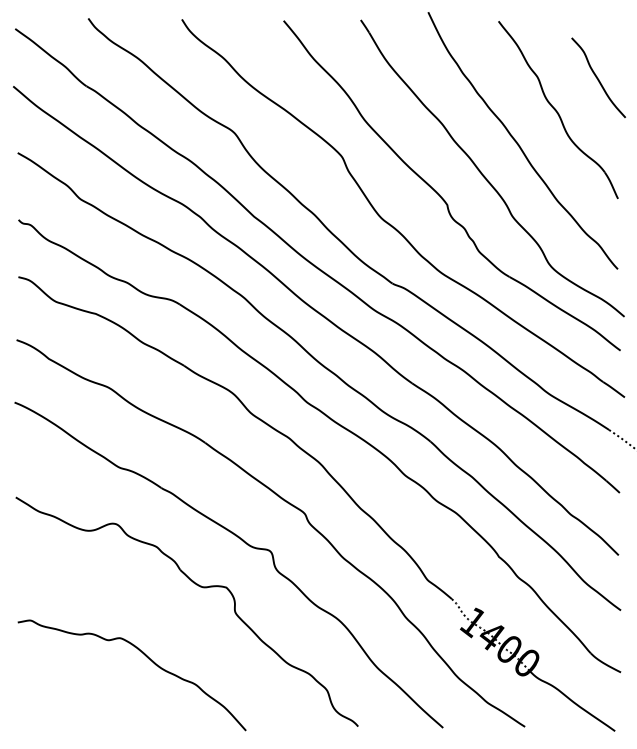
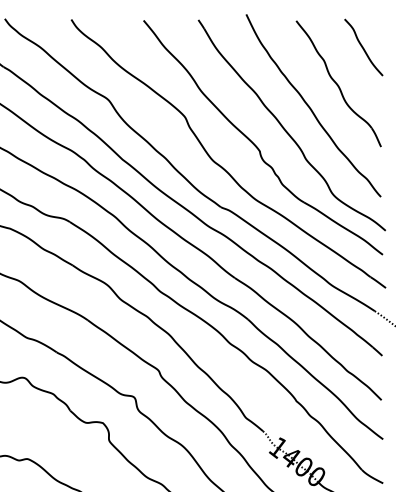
curve: (597, 77) -> (362, 47), moved

